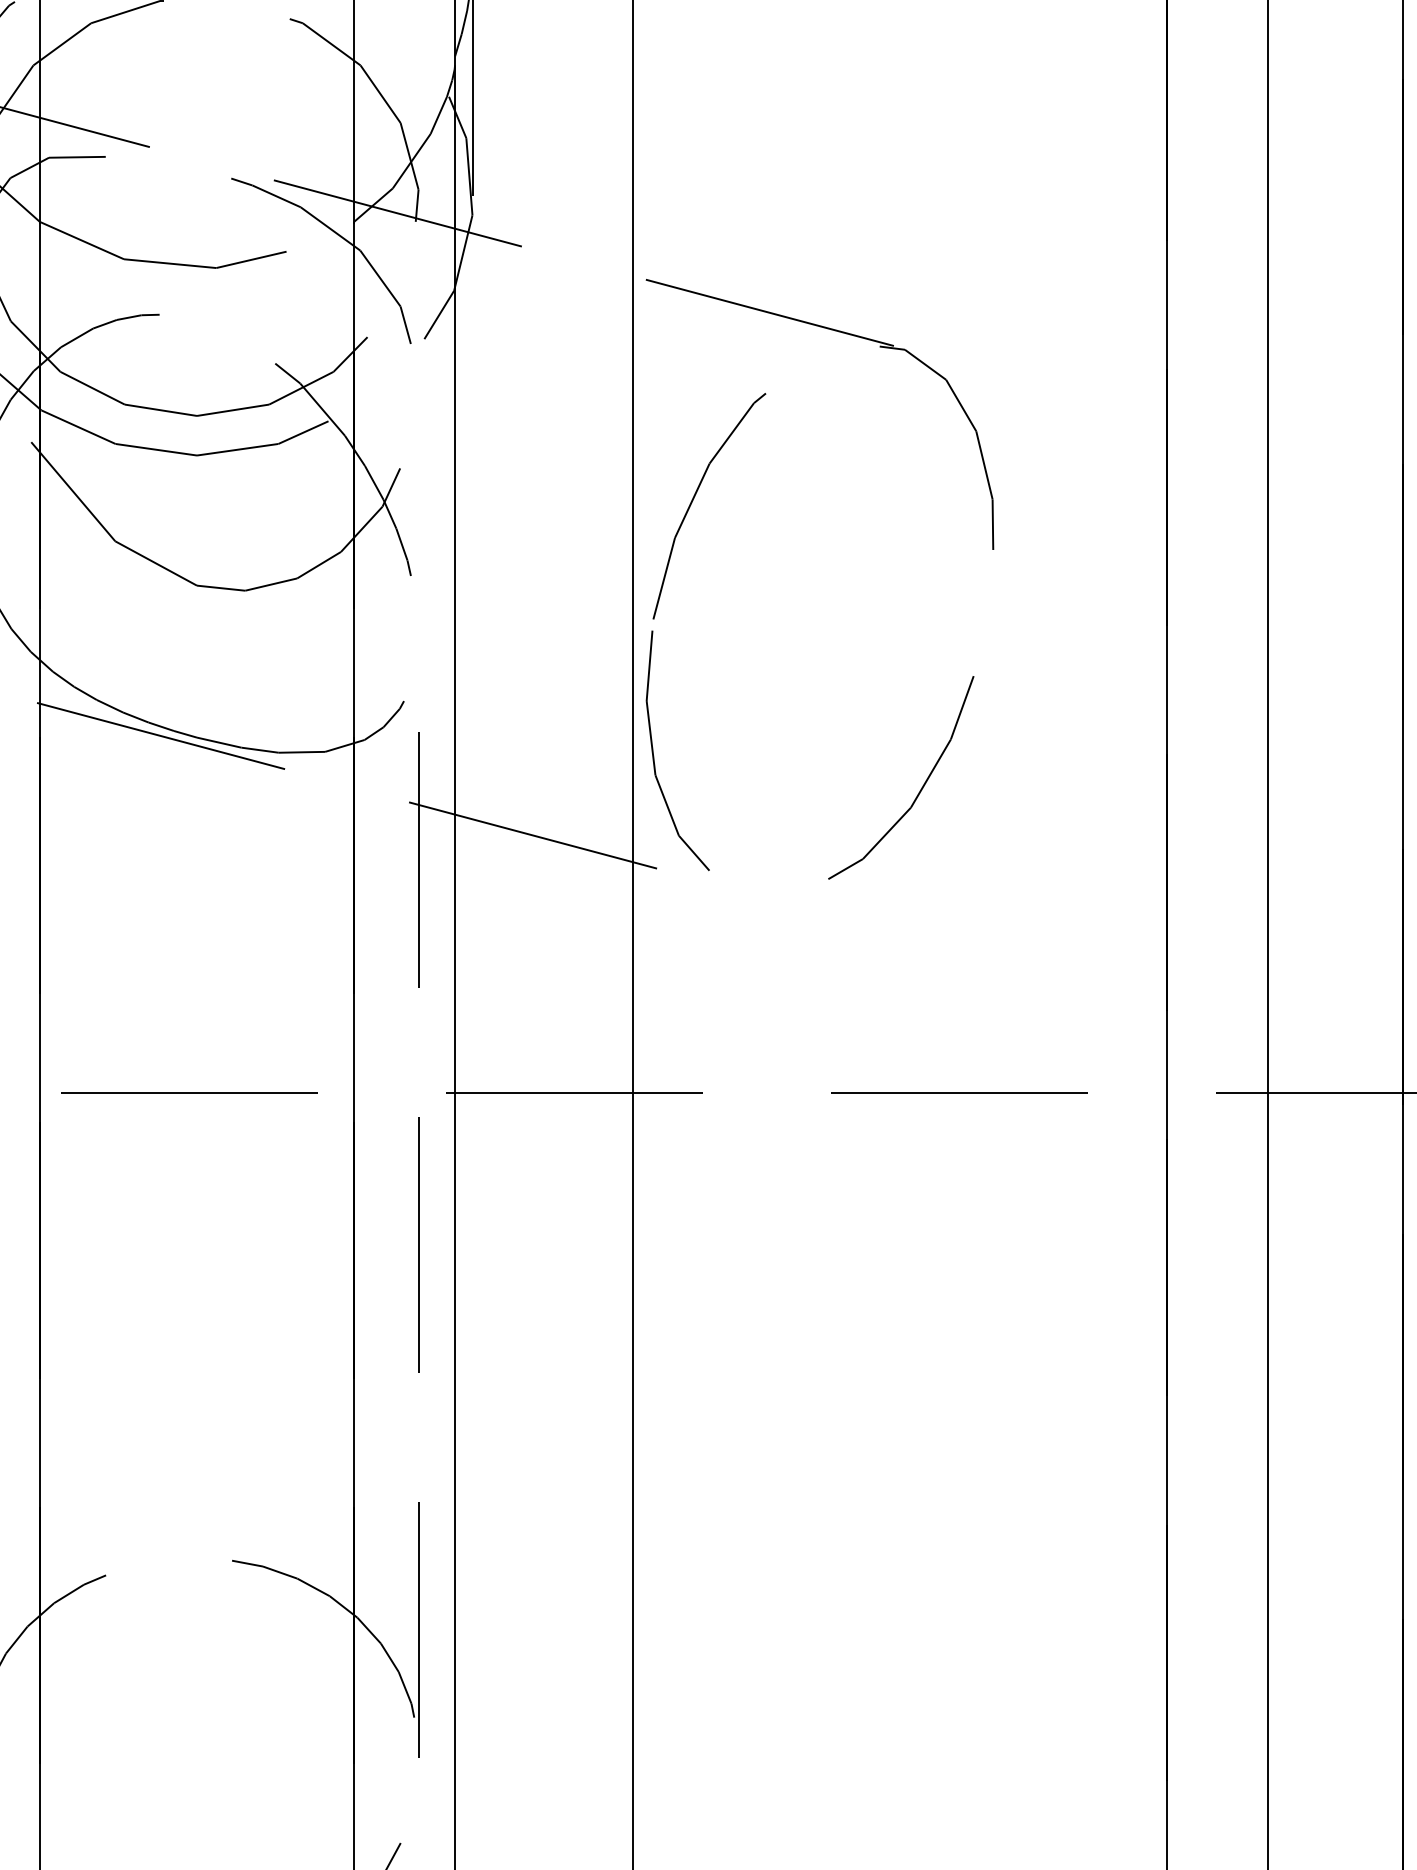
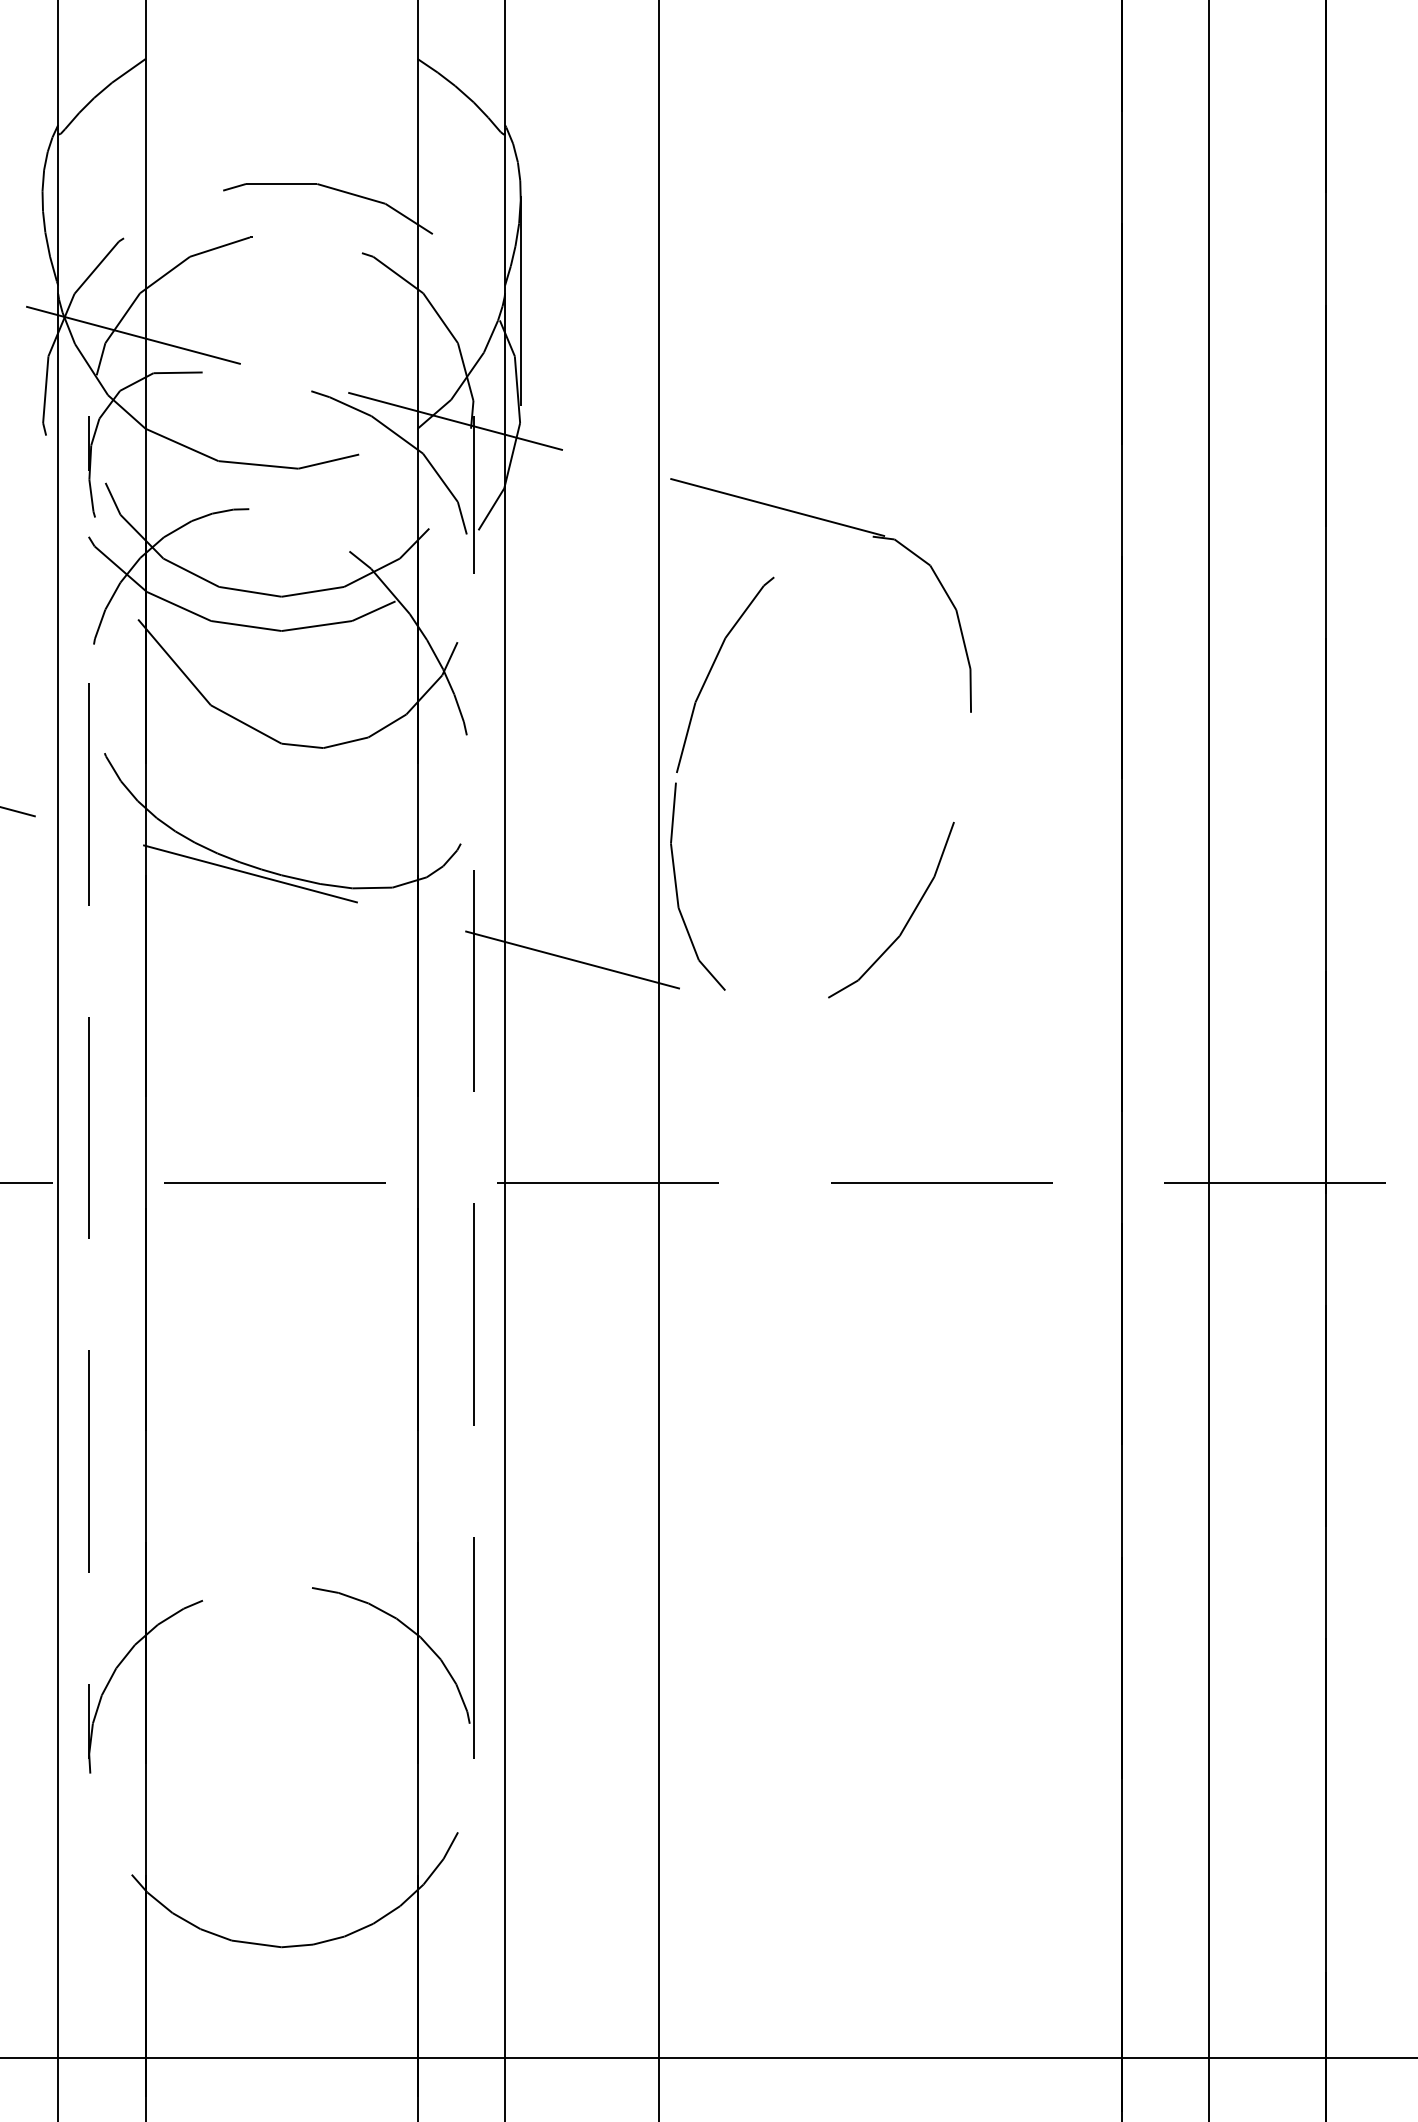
line: (419, 297) -> (474, 494), added

